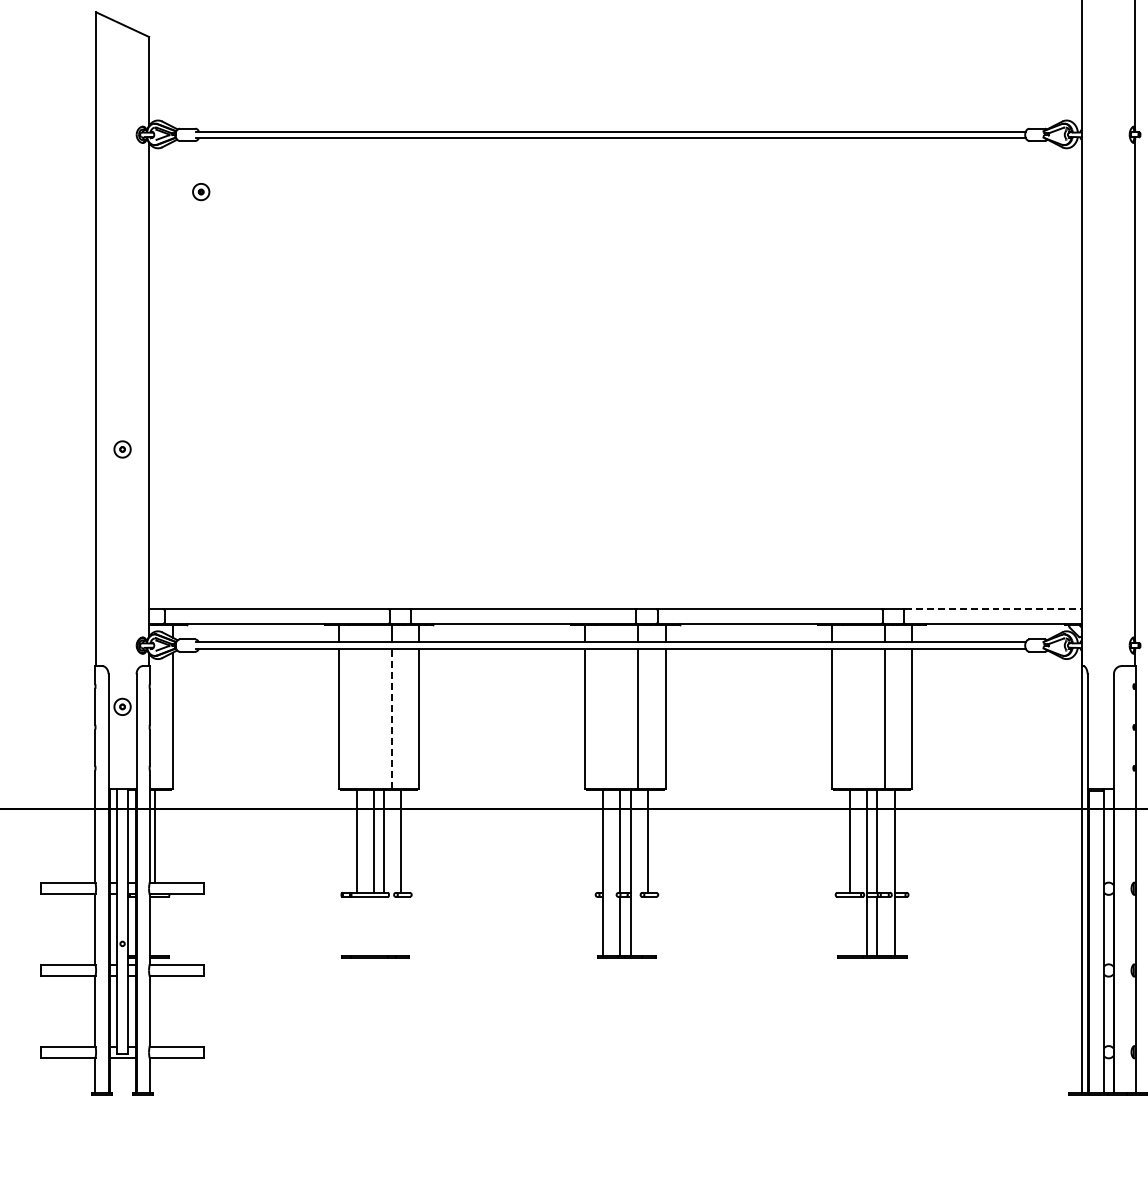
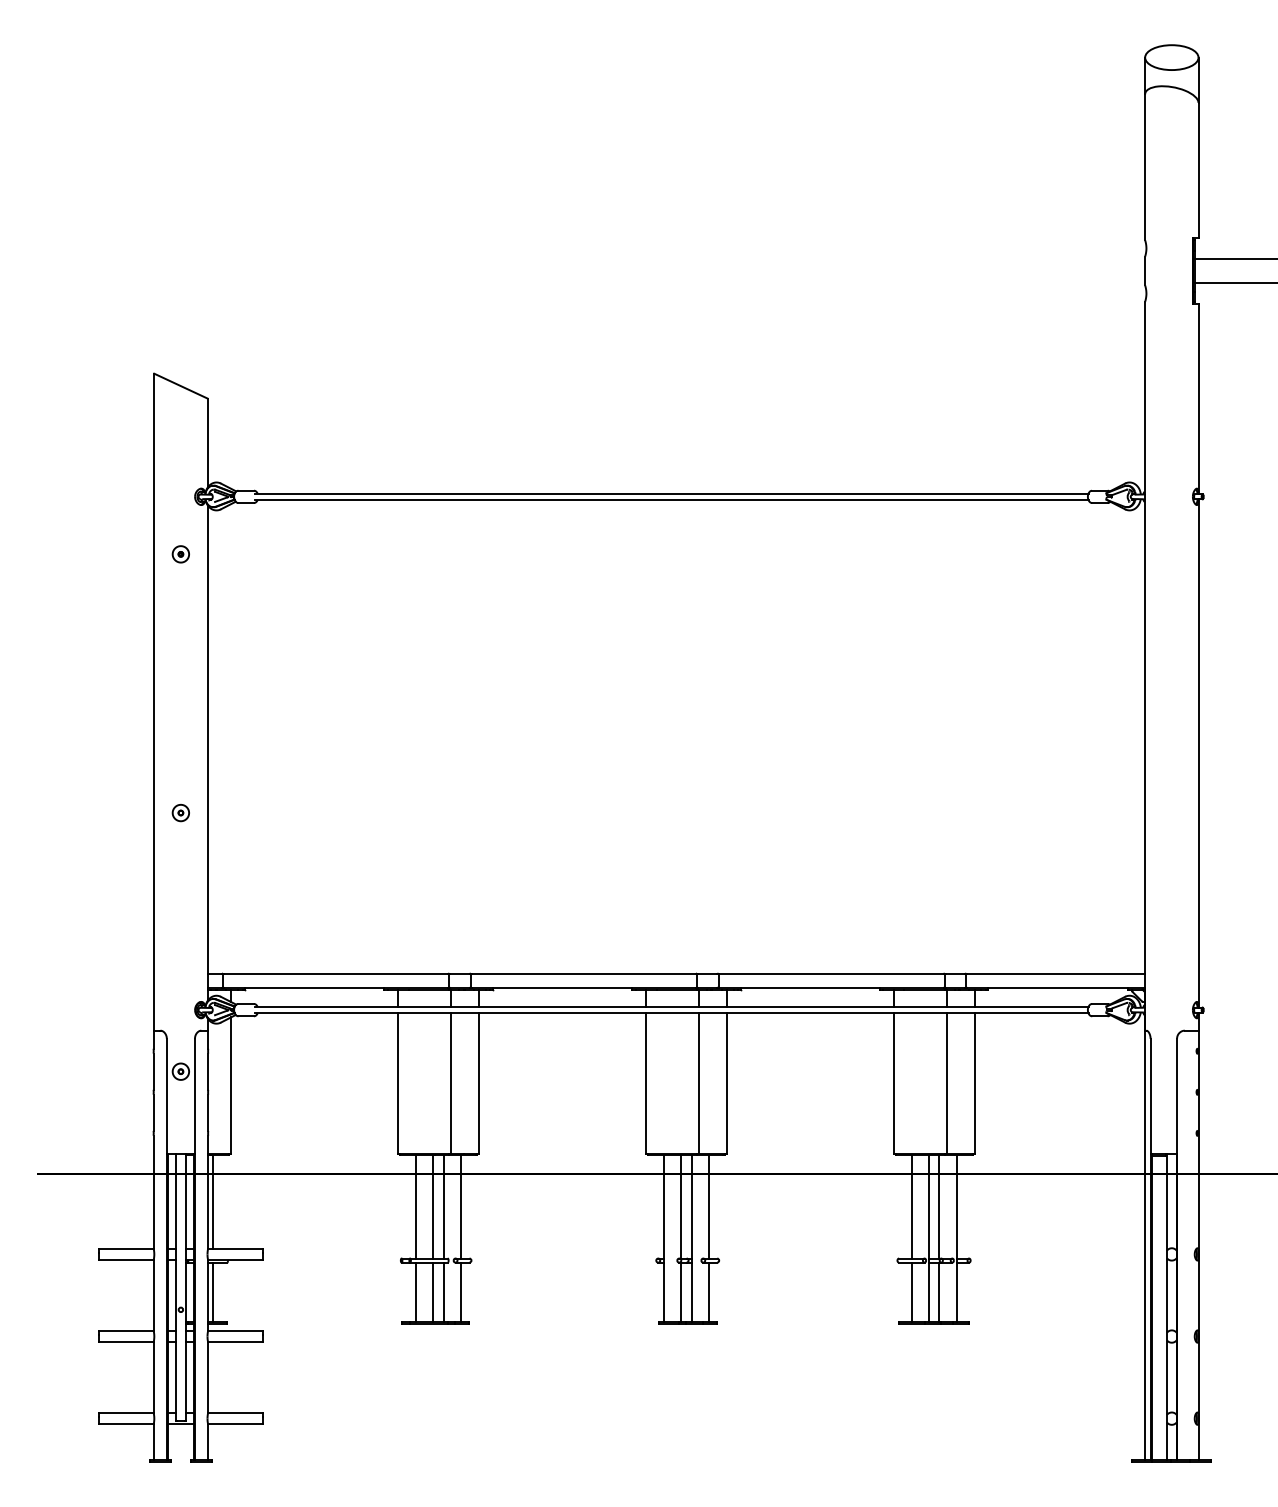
part: (200, 192) -> (180, 554), moved
line: (993, 609) -> (1056, 973), dashed -> solid
line: (391, 718) -> (451, 1083), dashed -> solid
line: (155, 926) -> (213, 1292), added
line: (357, 926) -> (416, 1292), added
line: (373, 926) -> (433, 1292), added
line: (383, 926) -> (443, 1292), added
line: (401, 926) -> (461, 1292), added
line: (647, 926) -> (708, 1292), added
line: (849, 926) -> (911, 1292), added

